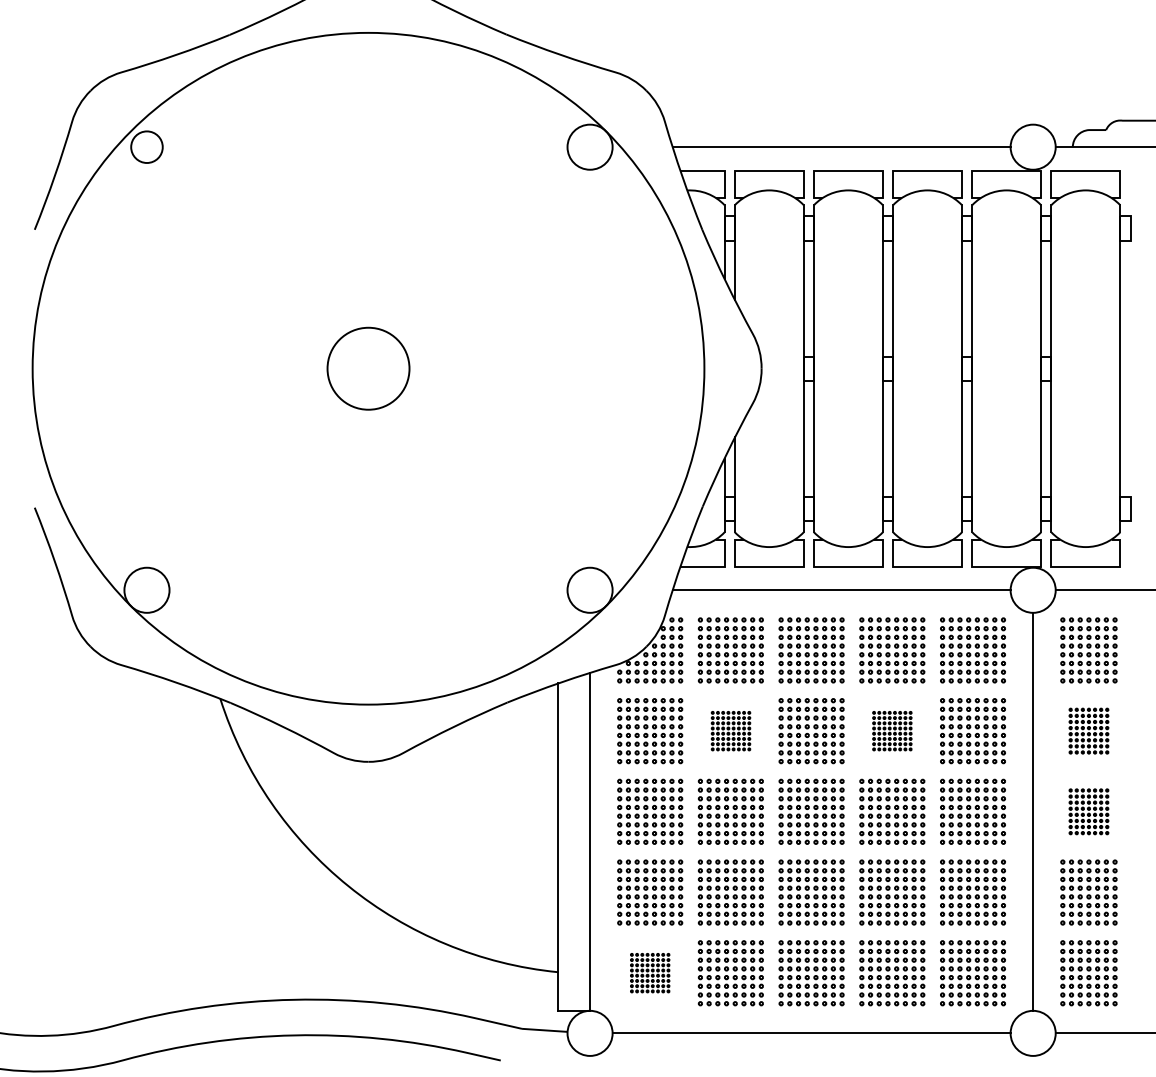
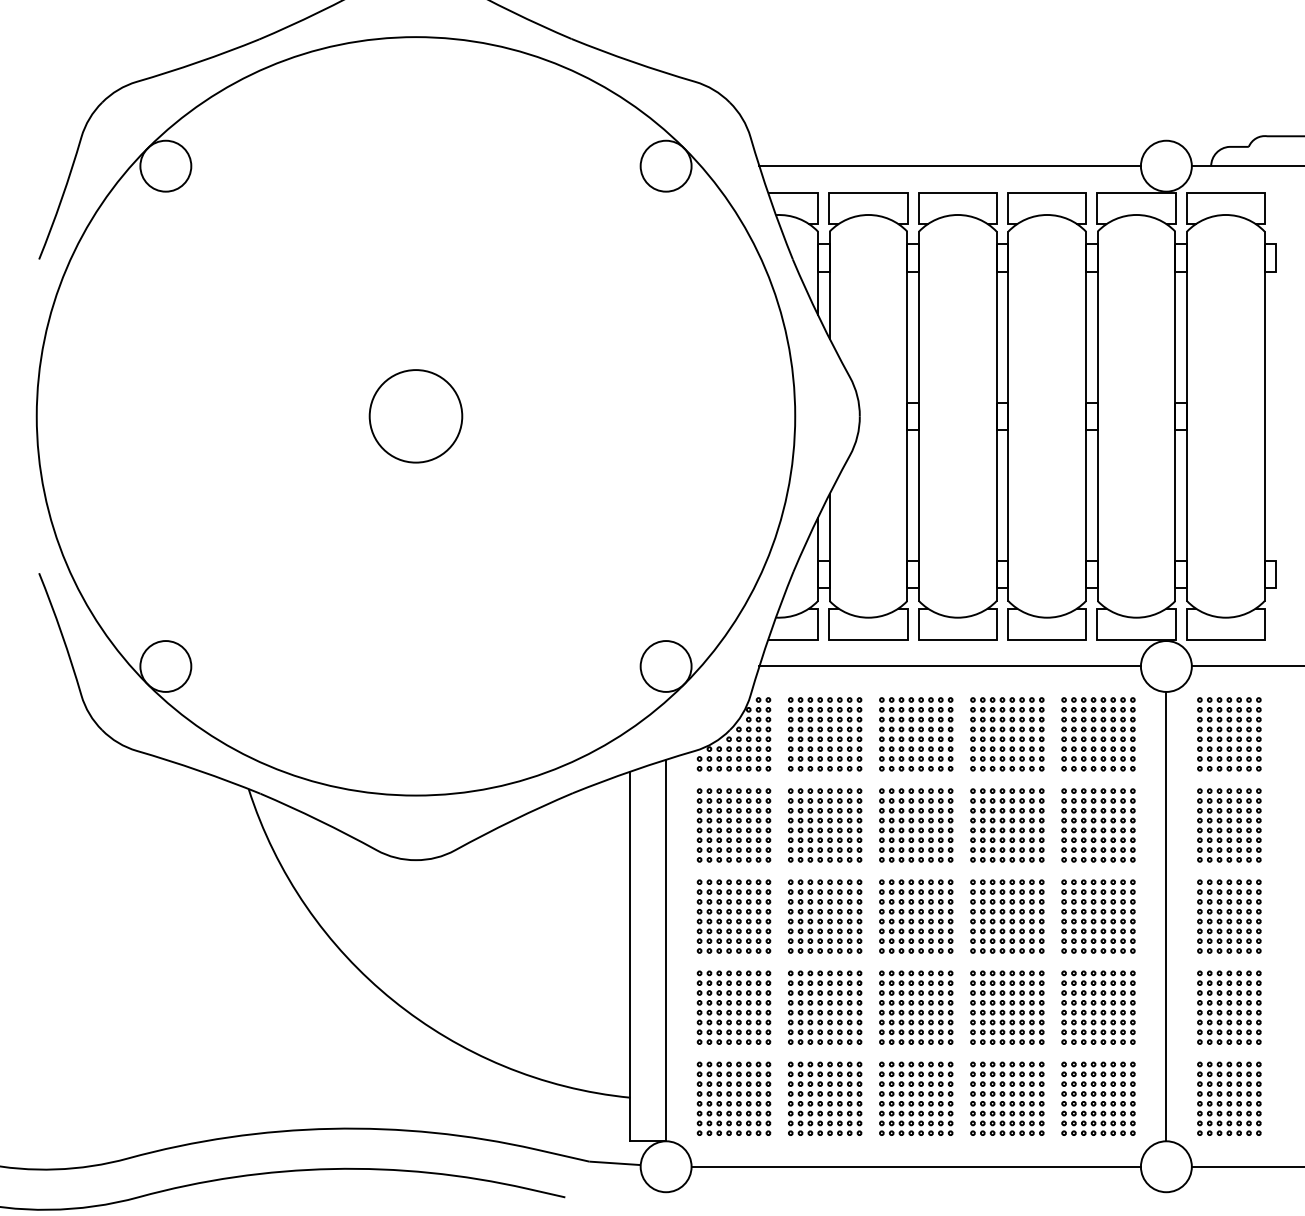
circle: (146, 146) -> (165, 165), size x1.43
part: (731, 731) -> (825, 825), size x1.67
part: (892, 731) -> (1007, 825), size x1.67
part: (1089, 731) -> (1229, 825), size x1.43
part: (1089, 811) -> (1229, 916), size x1.43
part: (649, 972) -> (733, 1098), size x1.67

